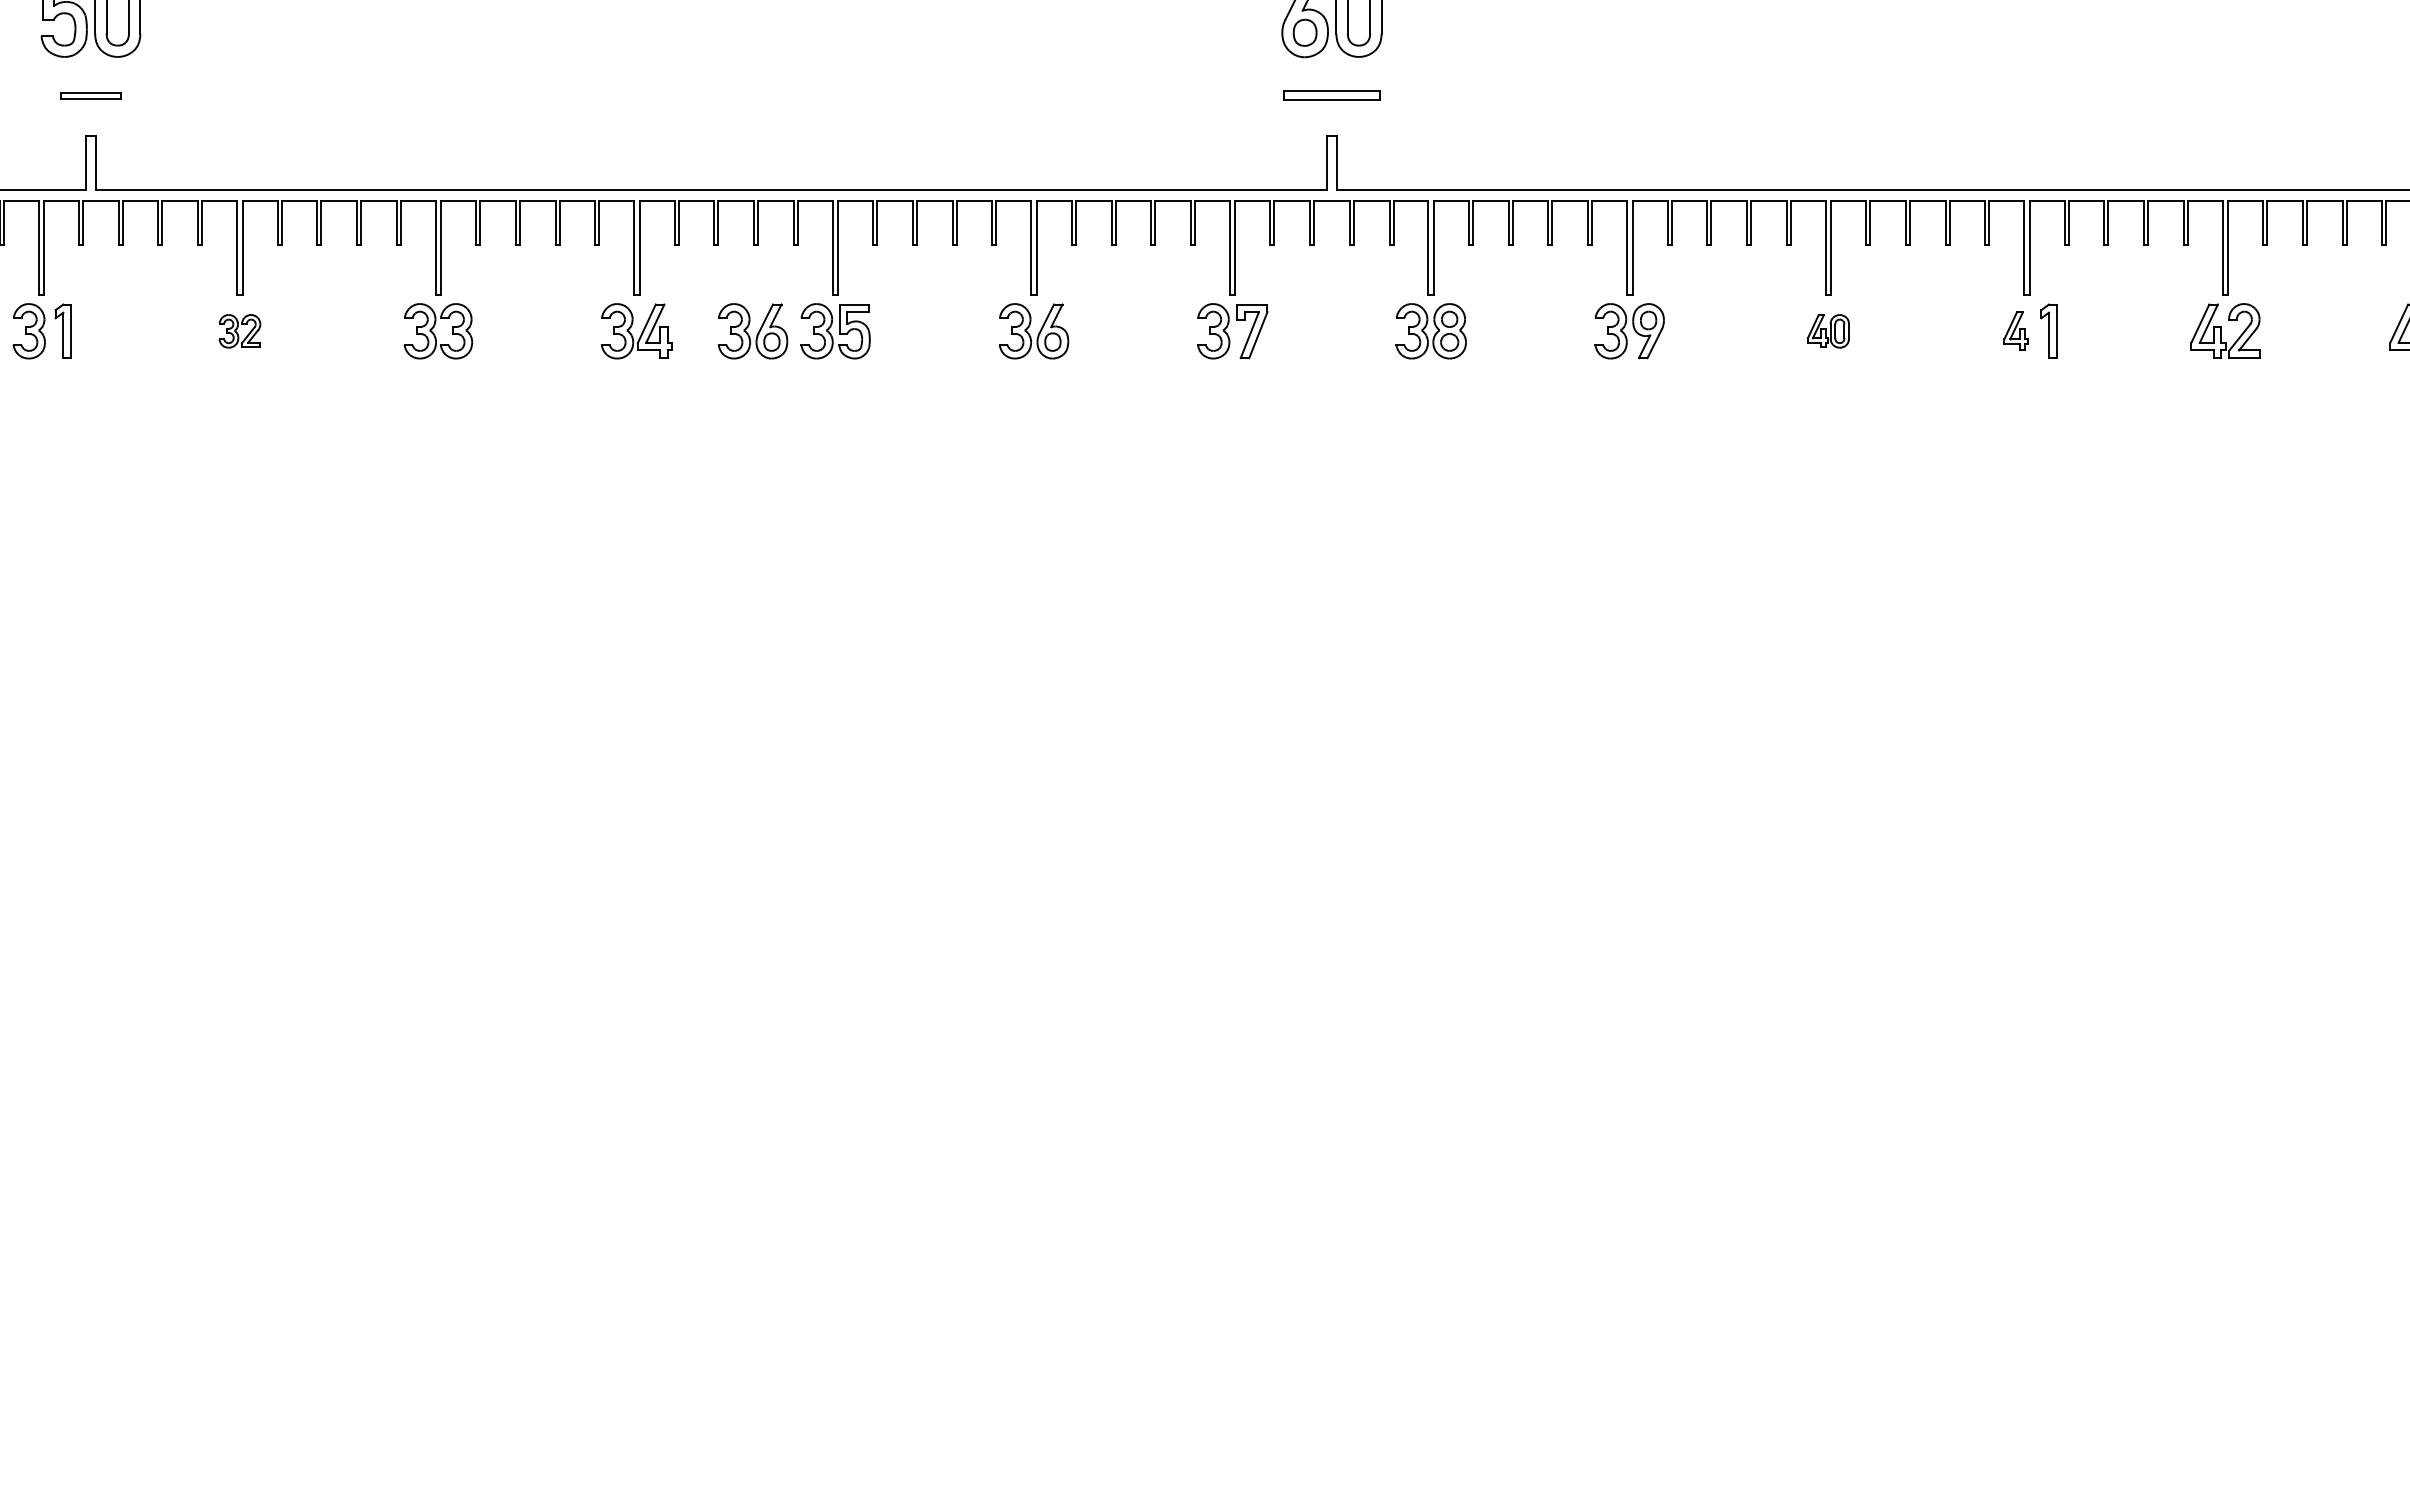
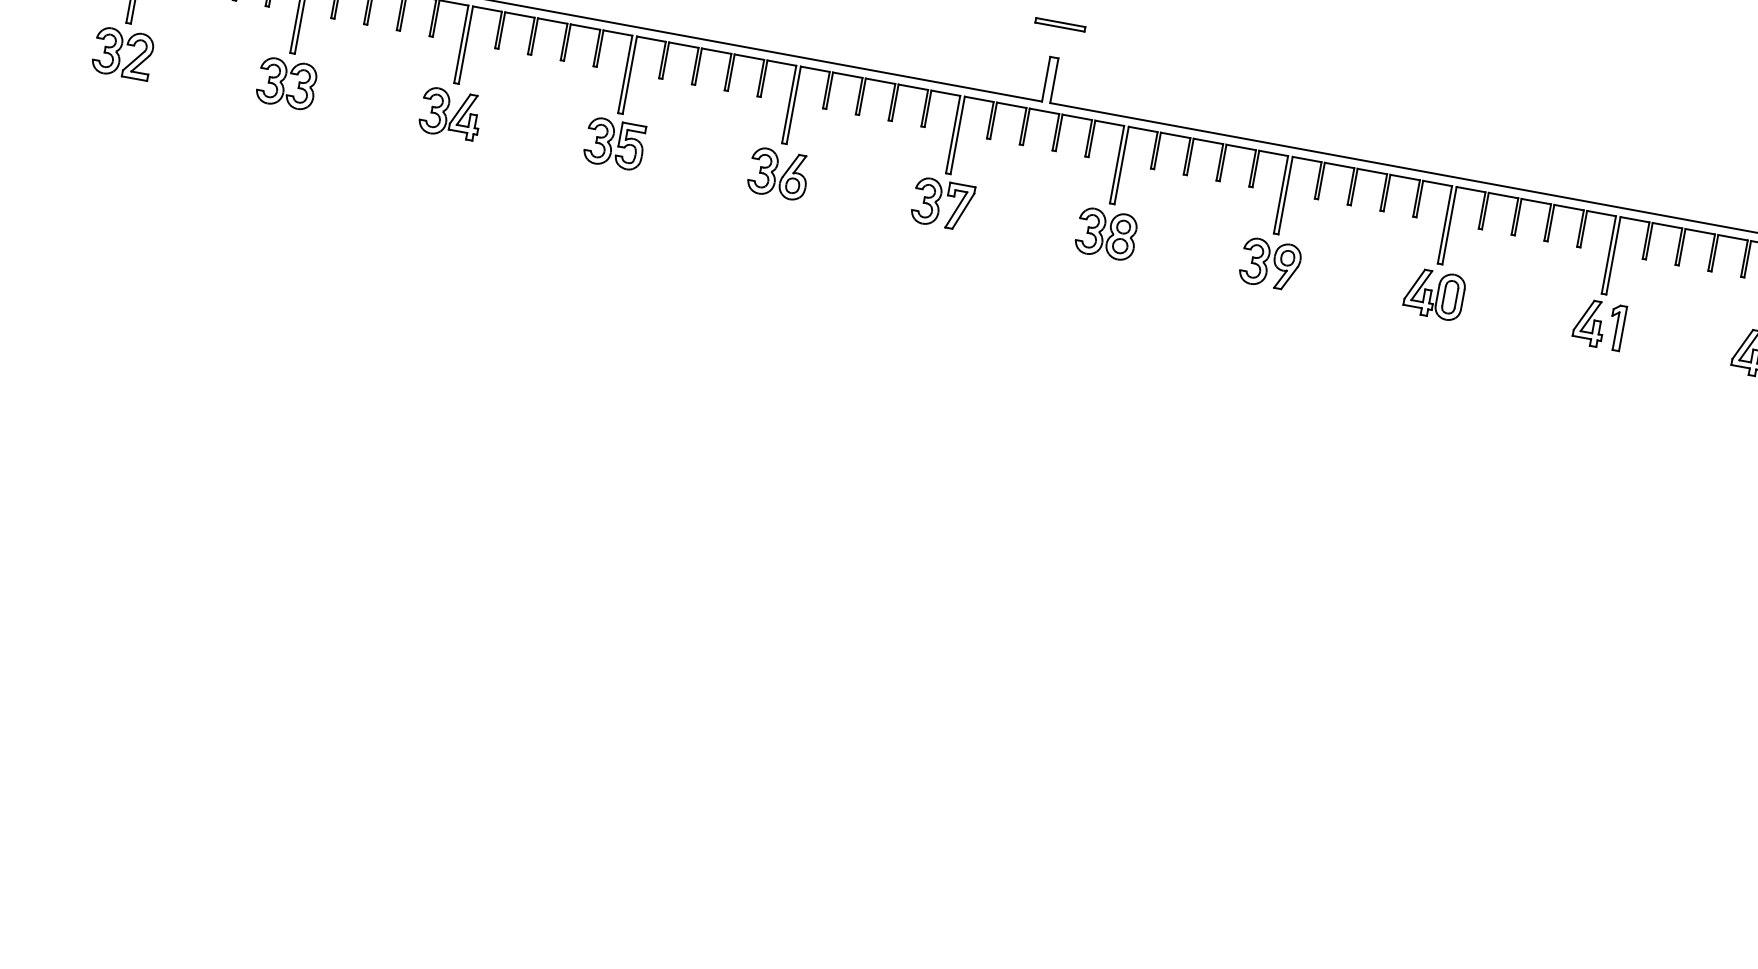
part: (1331, 95) -> (1060, 24), size x0.62
part: (2016, 330) -> (1589, 322), size x1.43
part: (239, 331) -> (122, 53), size x1.67
part: (752, 331) -> (546, 131), removed
part: (1828, 331) -> (1434, 294), size x1.67

